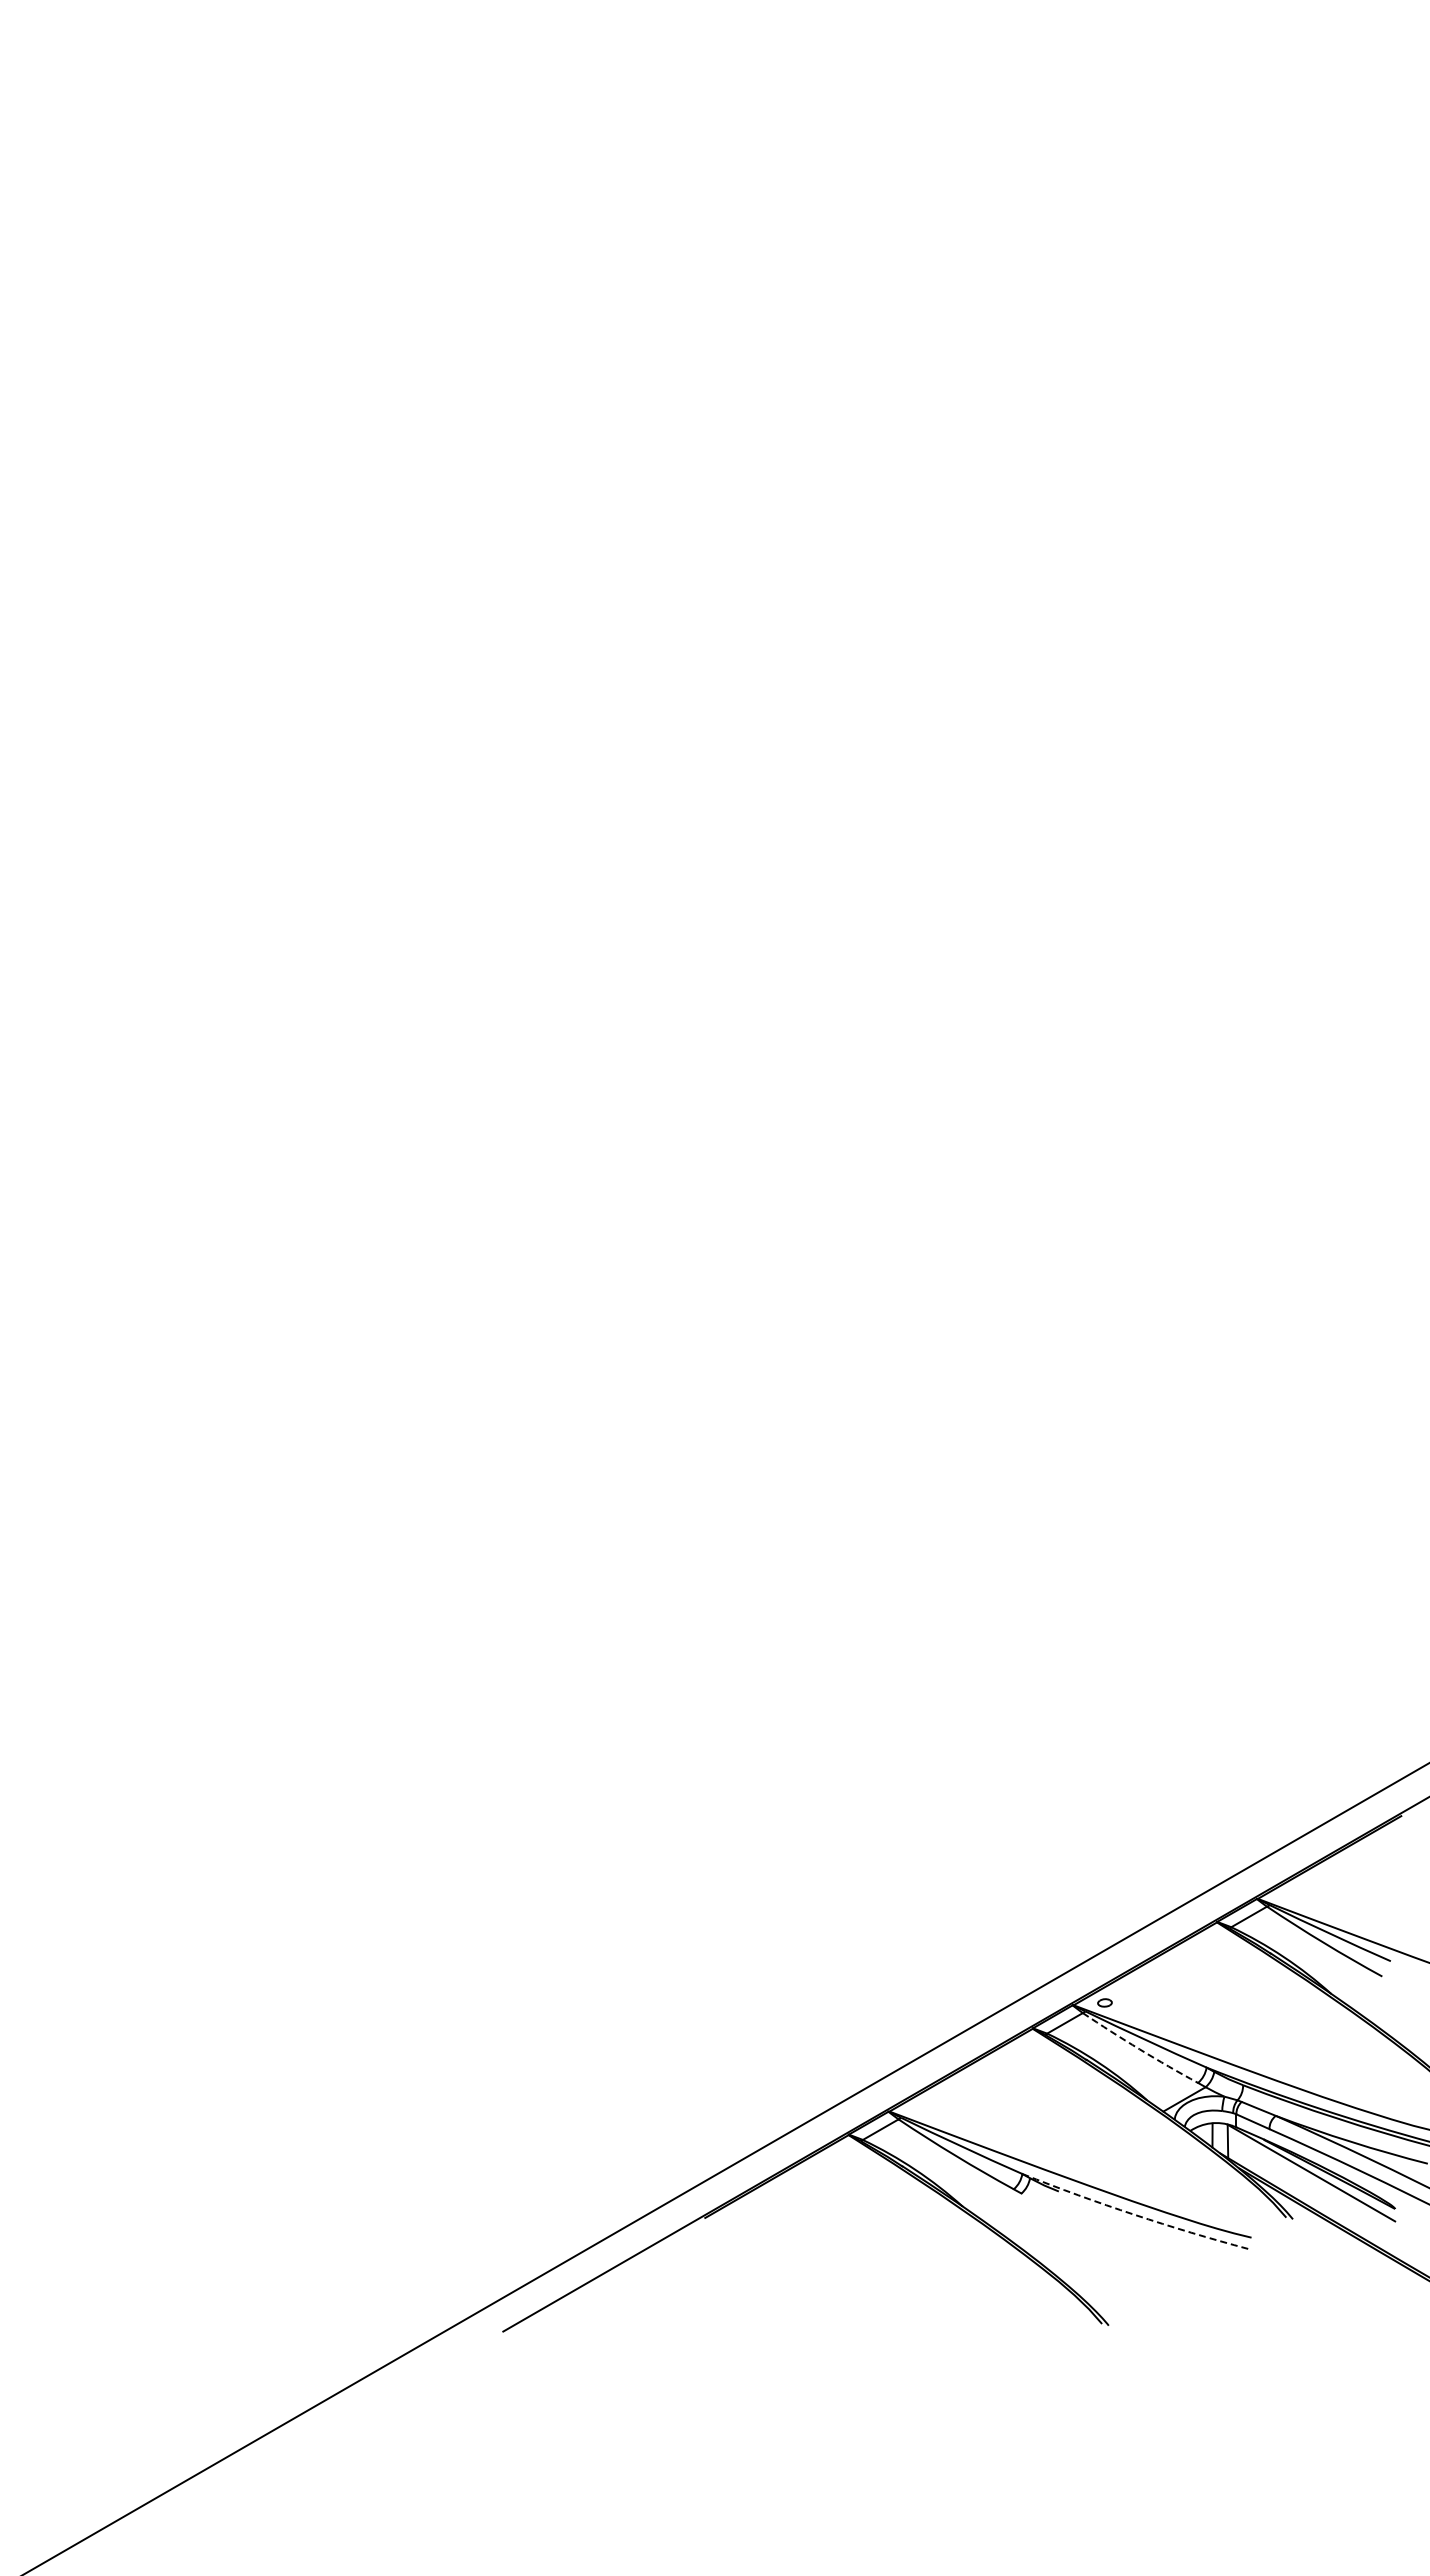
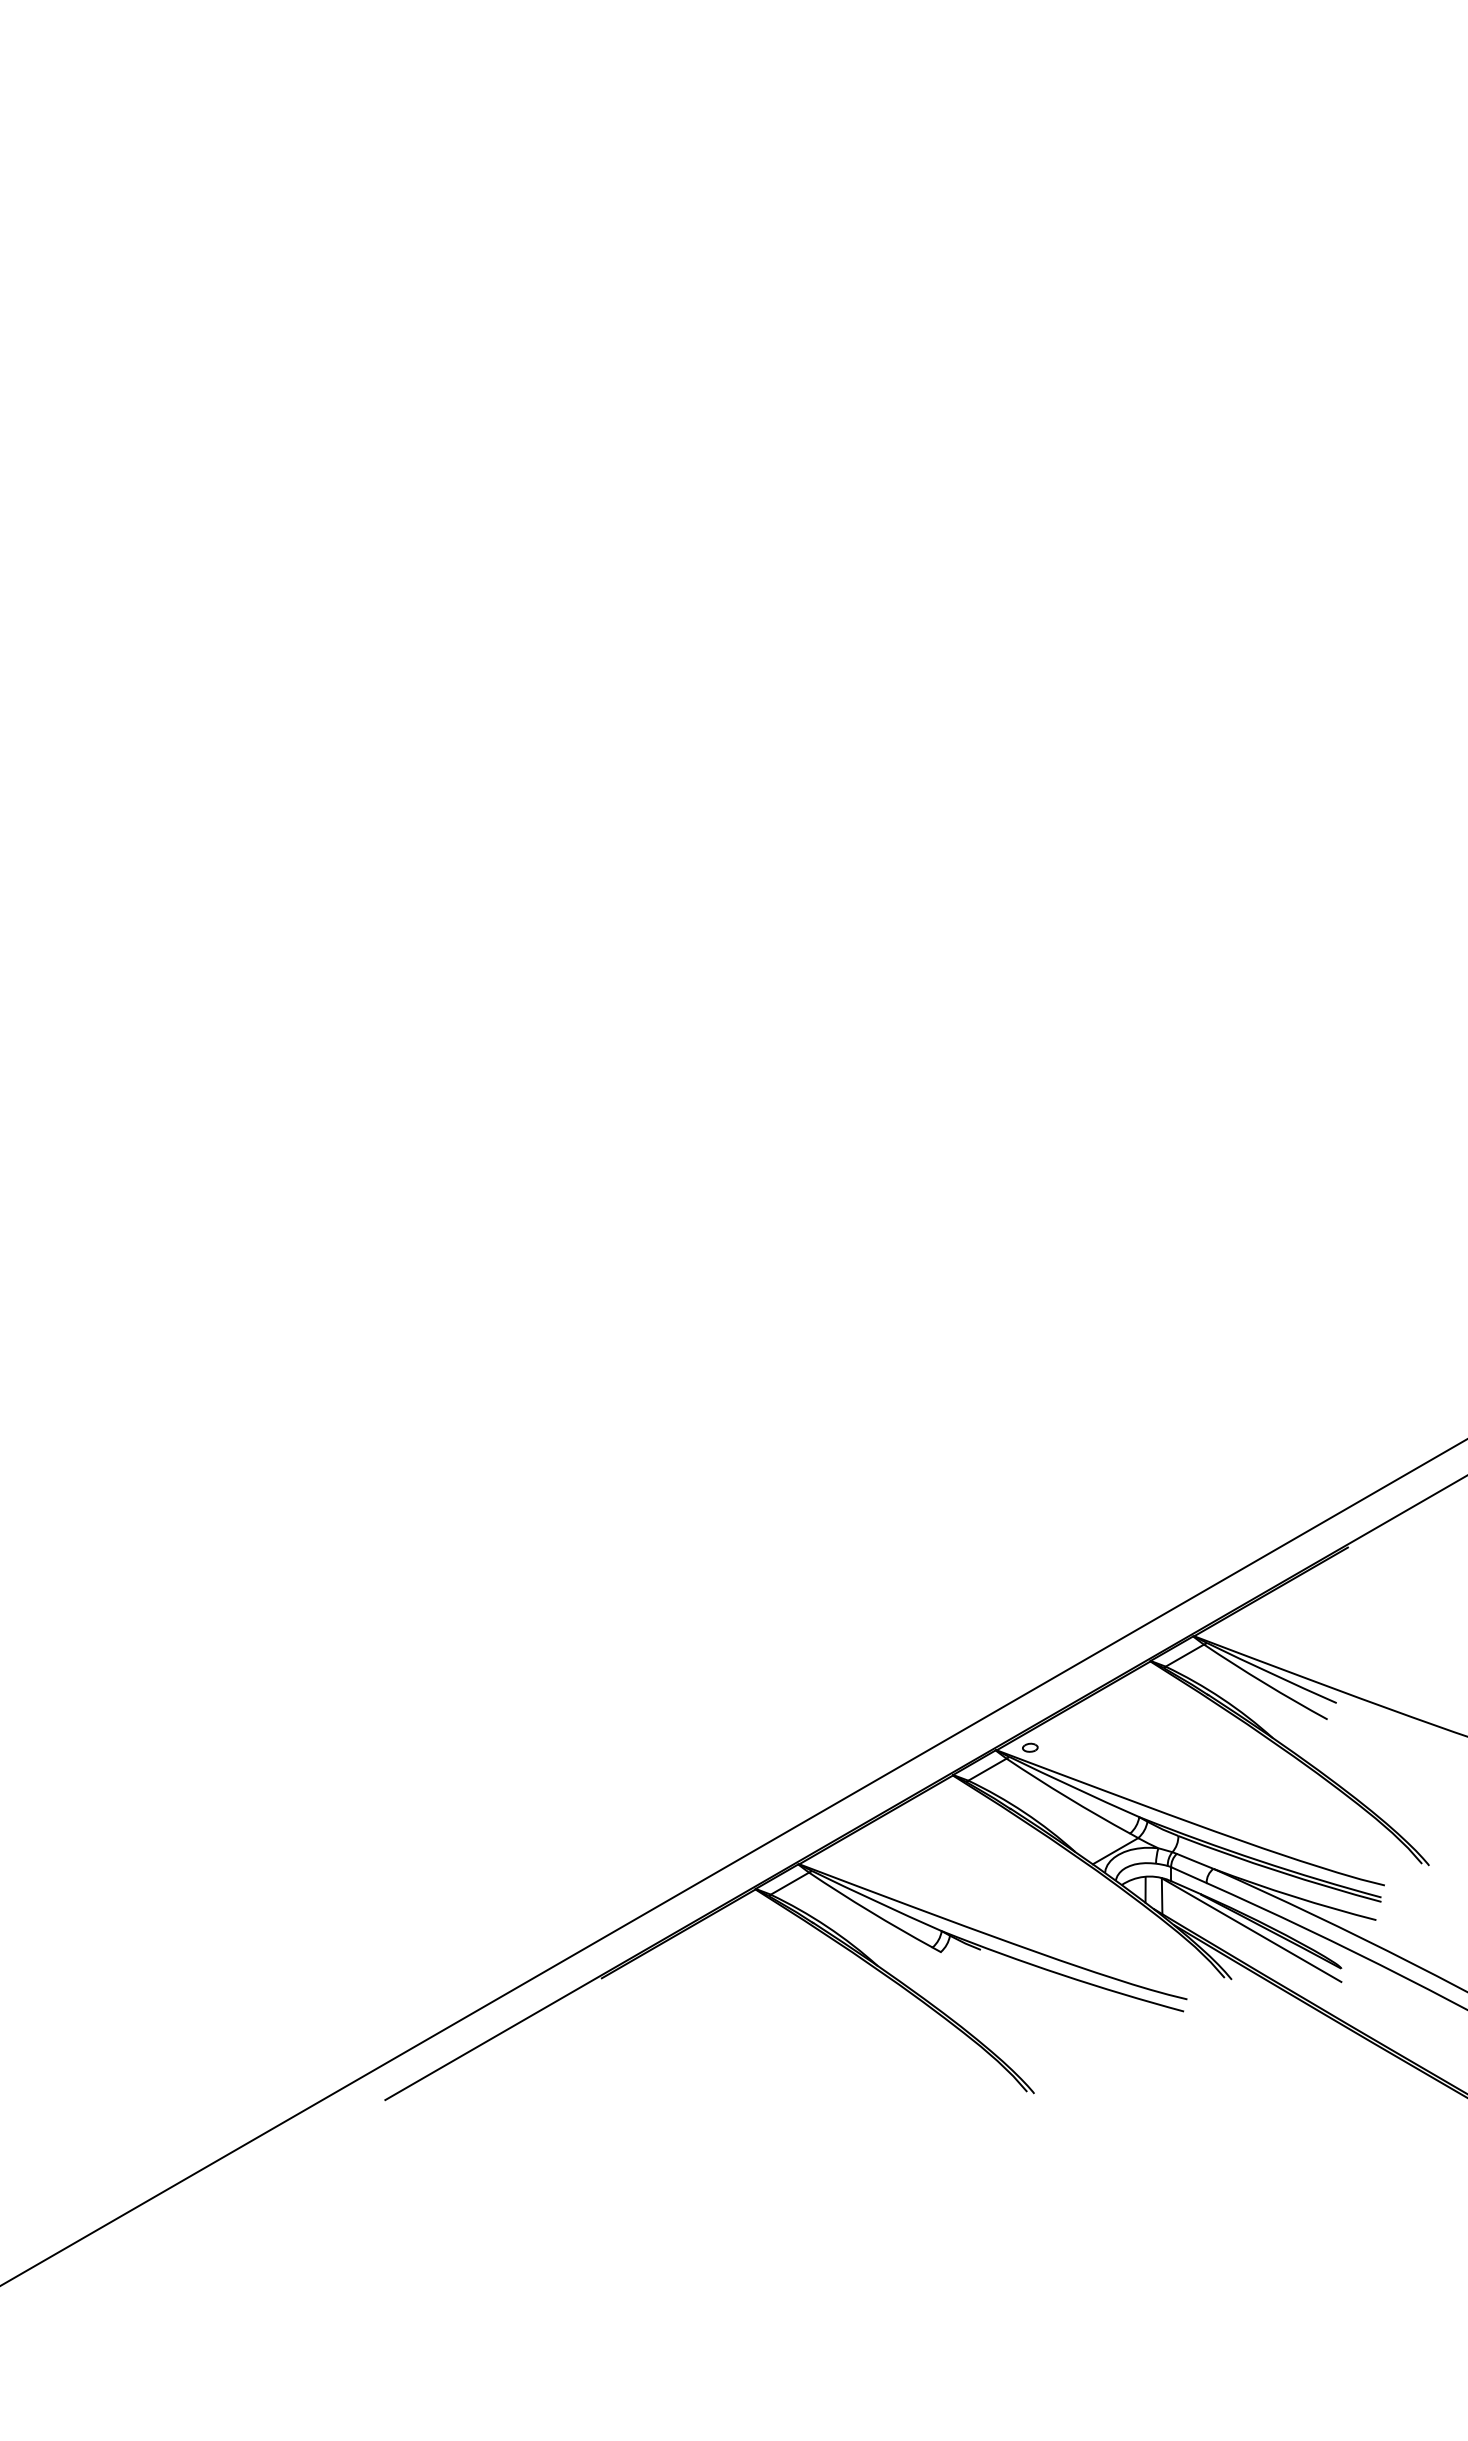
arc: (1139, 2049) -> (1067, 1797), dashed -> solid
arc: (1134, 2214) -> (1061, 1974), dashed -> solid

